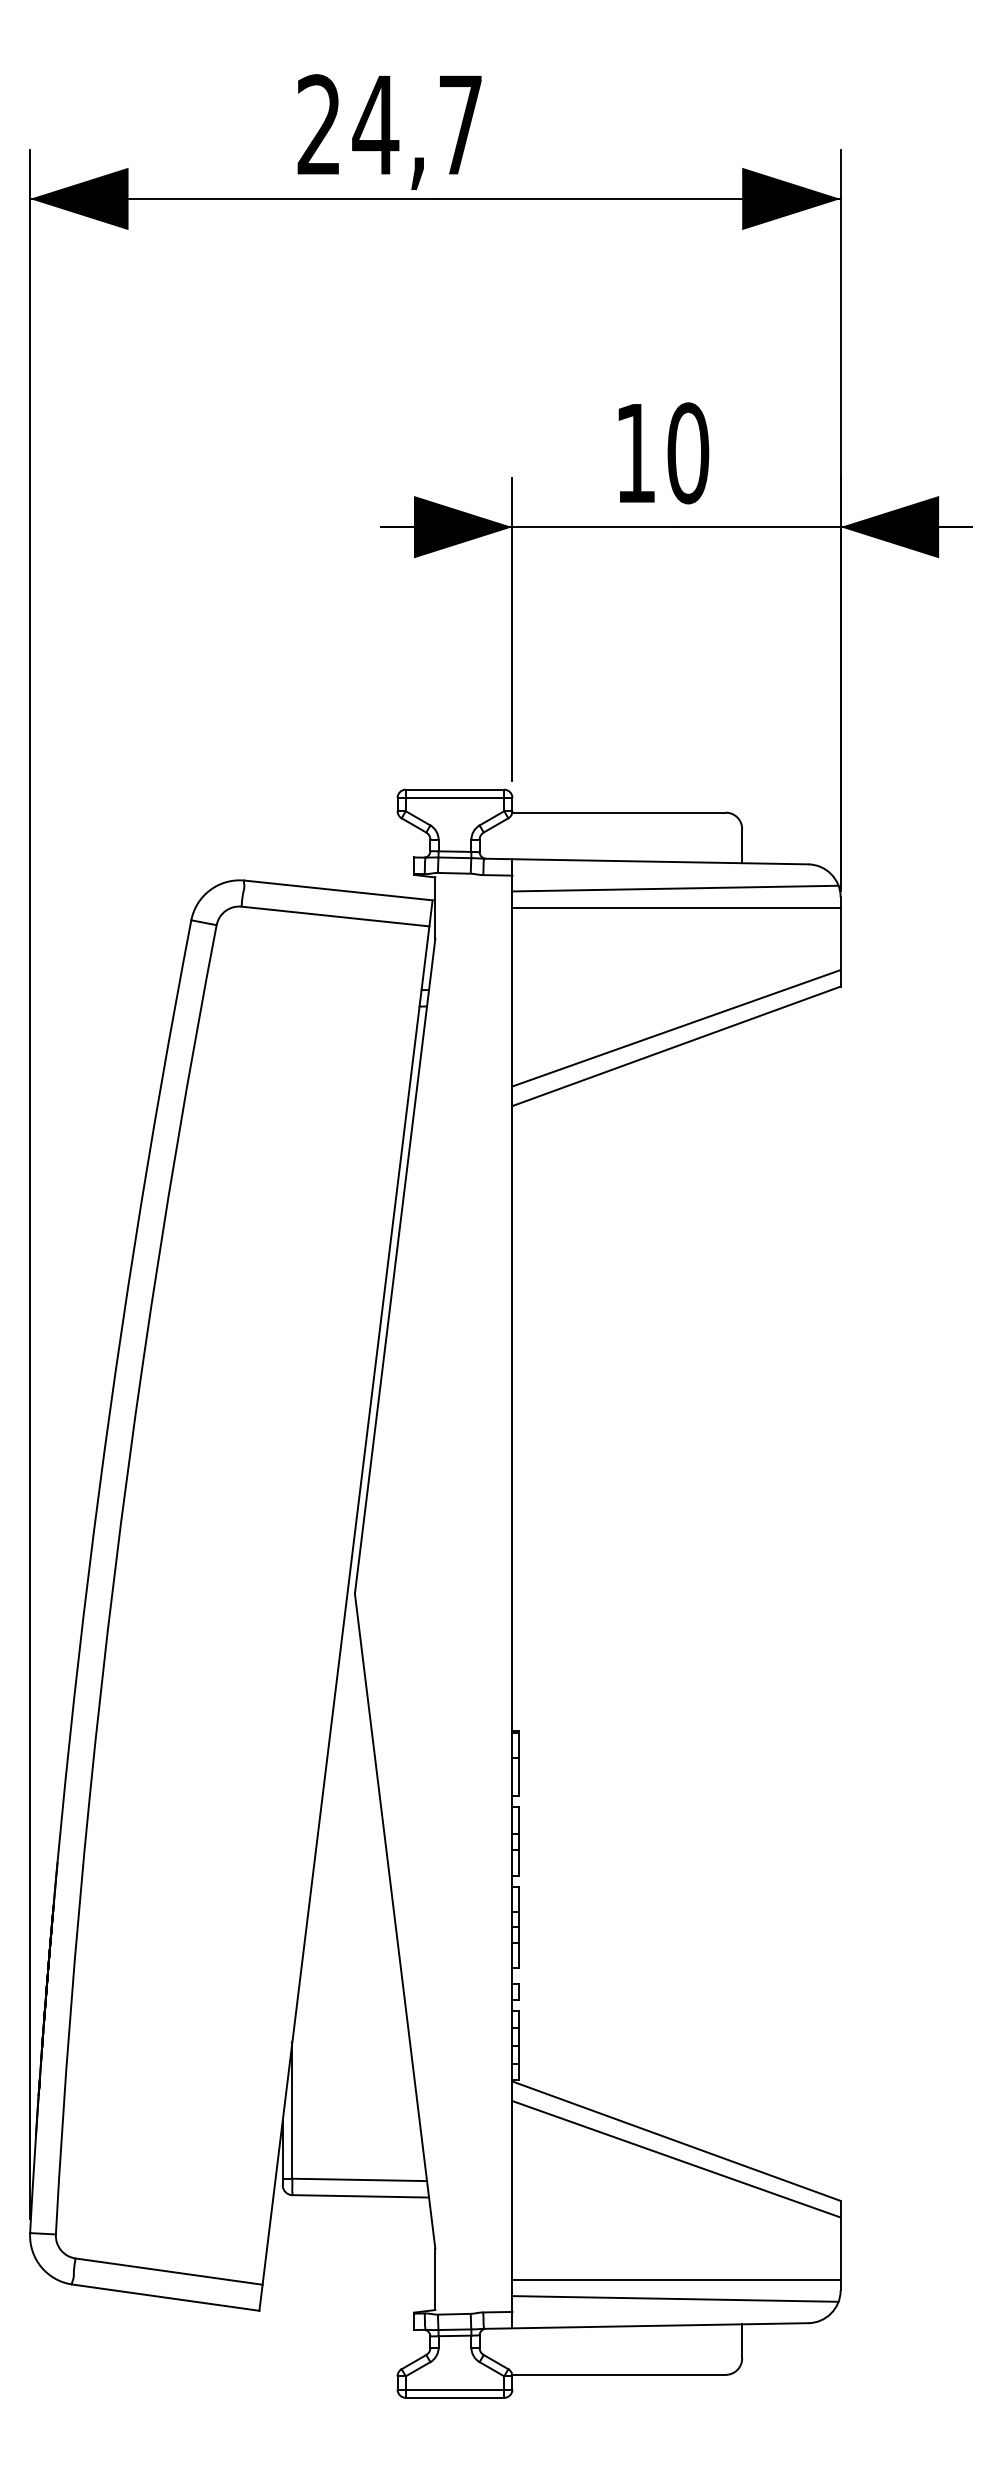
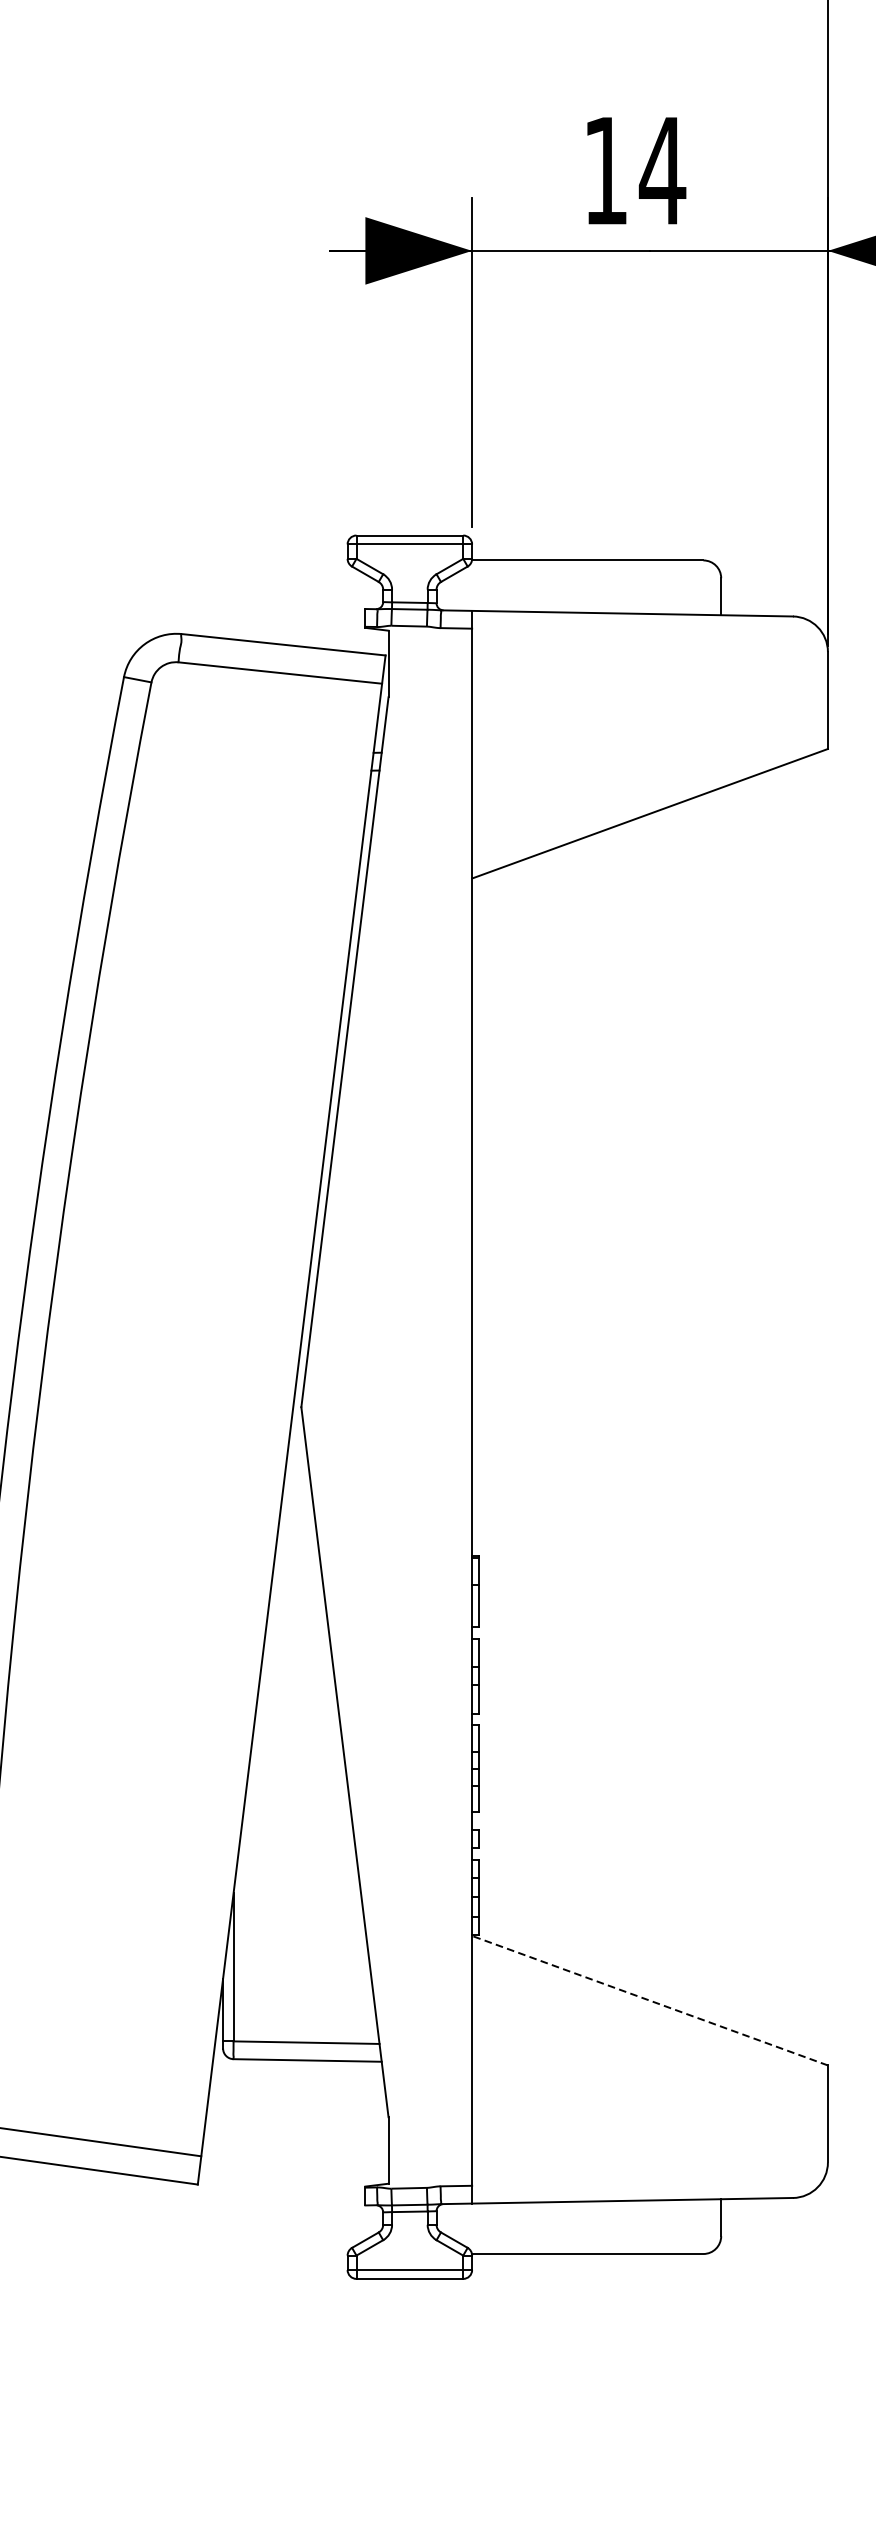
text: (687, 453) -> (661, 171), 10 -> 14
line: (675, 888) -> (648, 642), removed
line: (676, 907) -> (649, 663), removed
line: (676, 1028) -> (649, 794), removed
line: (676, 2141) -> (649, 2001), solid -> dashed
line: (676, 2159) -> (649, 2020), removed
line: (676, 2279) -> (649, 2150), removed
line: (675, 2298) -> (648, 2171), removed

